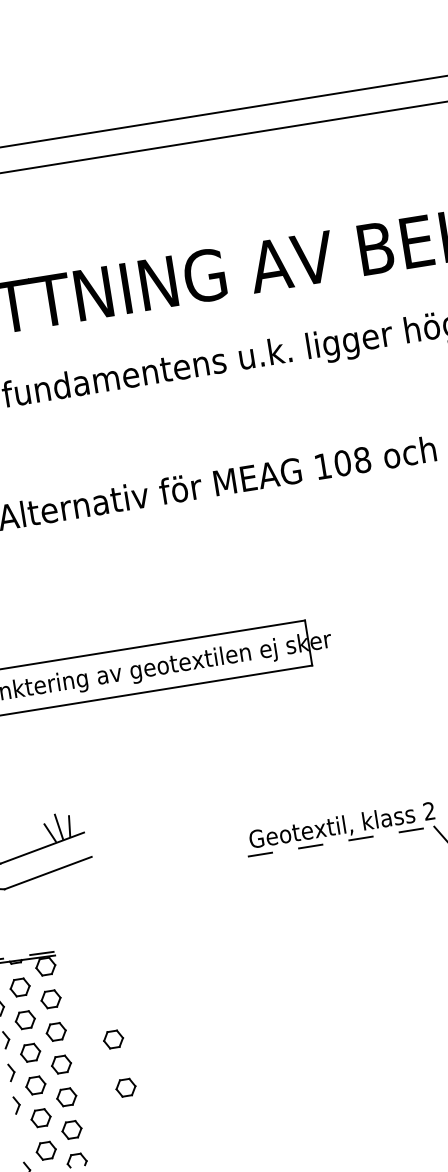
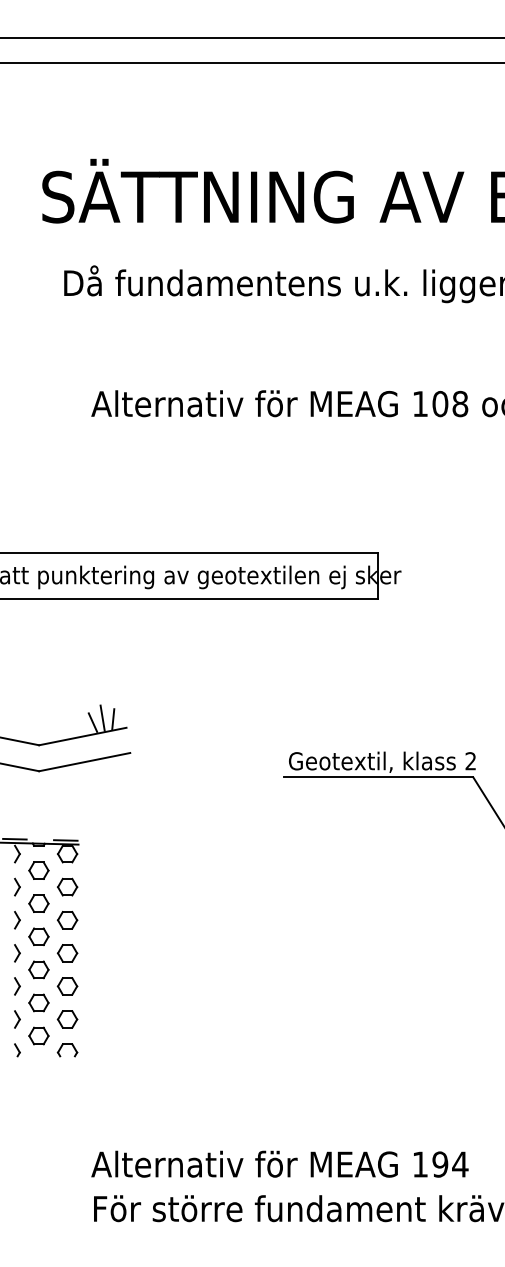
line: (341, 841) -> (379, 777), dashed -> solid
part: (113, 1039) -> (122, 936), removed
part: (125, 1087) -> (127, 986), removed
part: (22, 1137) -> (17, 1019), added

